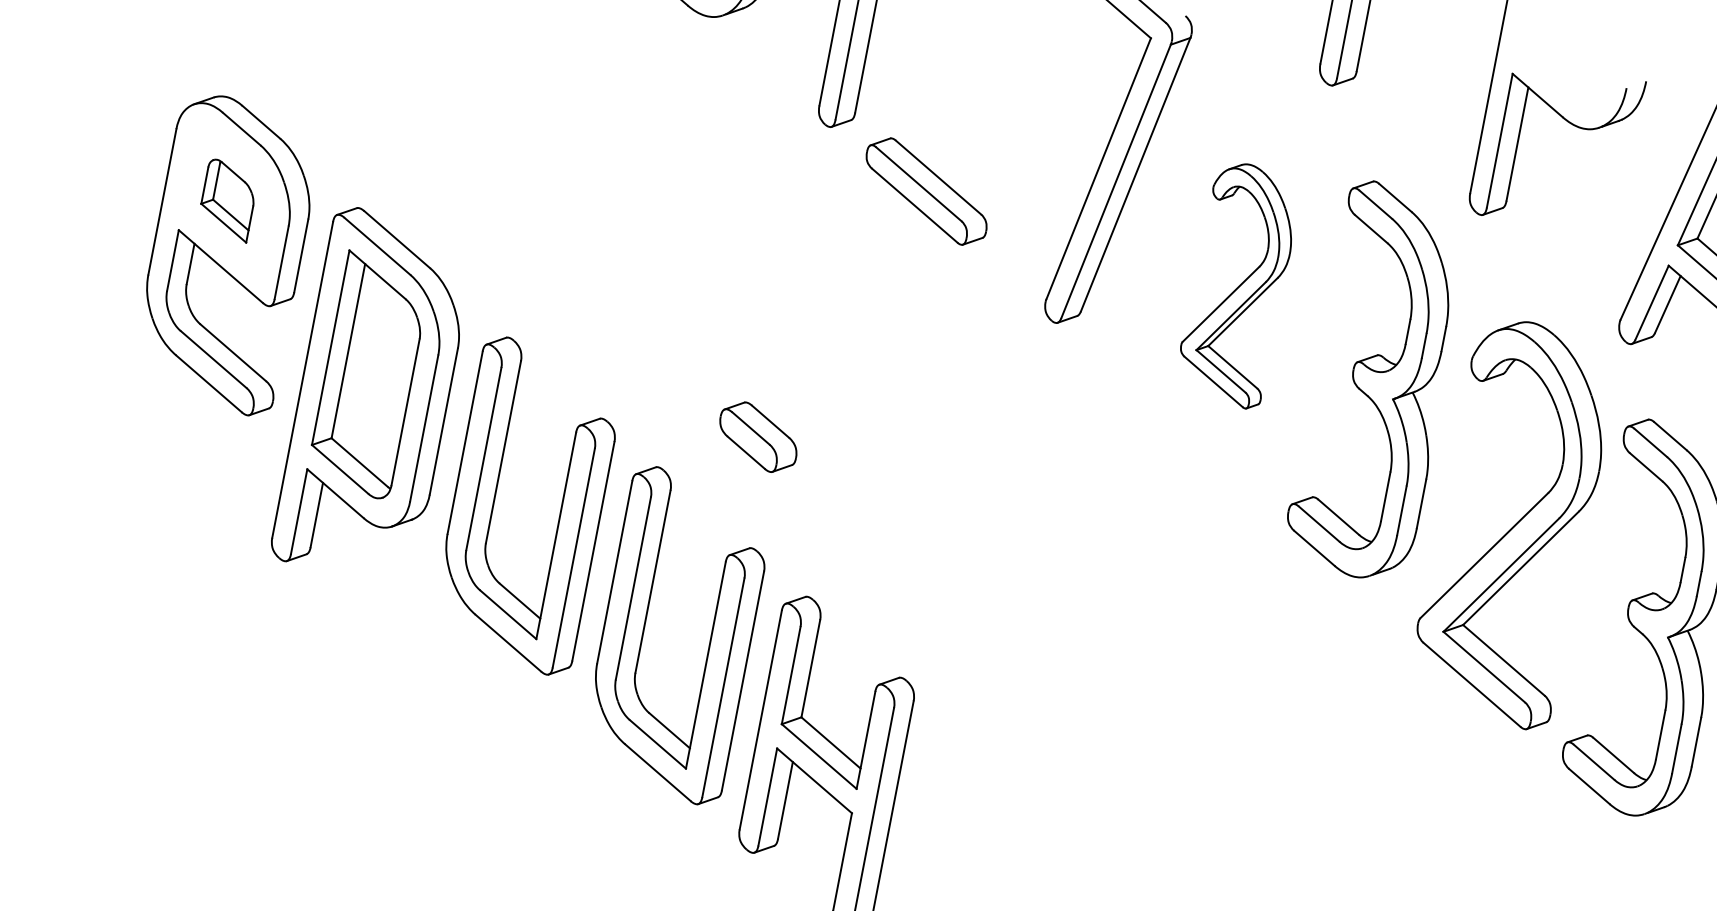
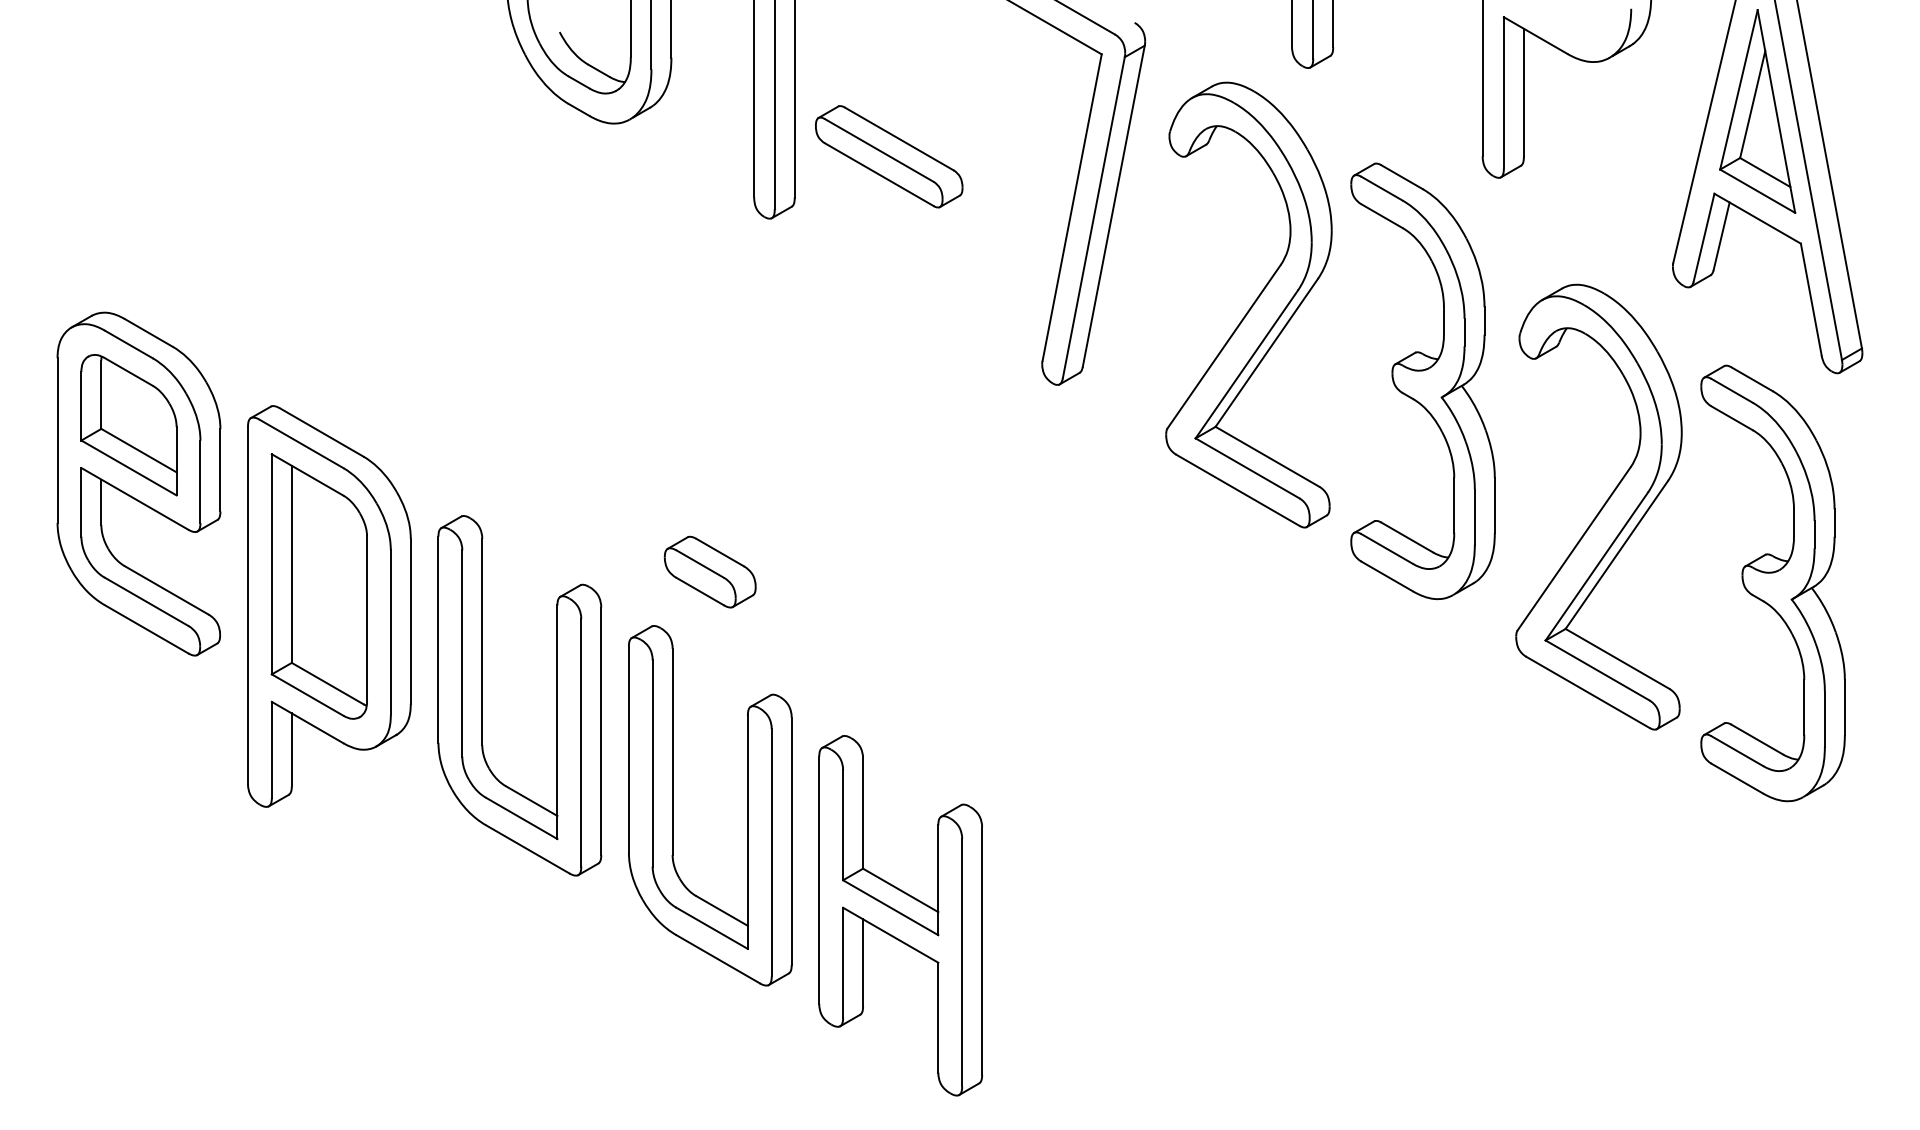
part: (926, 191) -> (889, 156), moved
part: (227, 200) -> (128, 425), size x1.67
part: (1238, 284) -> (1248, 304), size x1.67
part: (757, 436) -> (709, 571), moved

